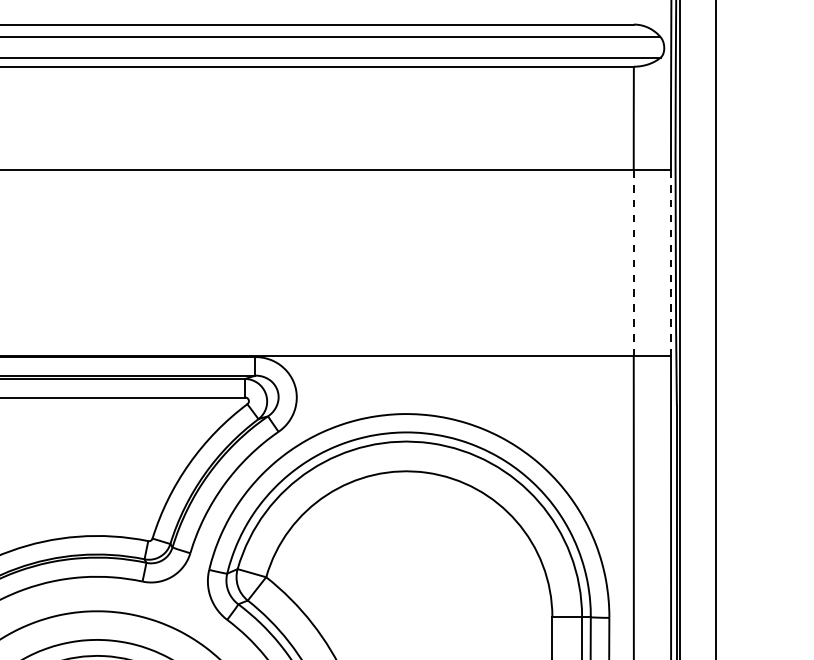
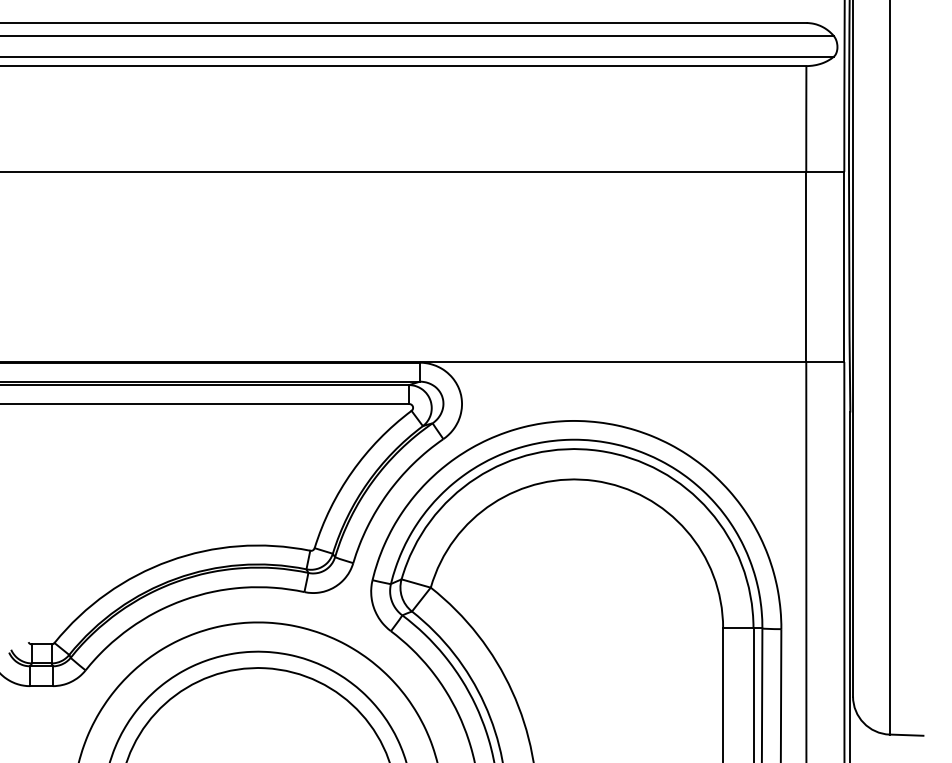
line: (633, 262) -> (806, 266), dashed -> solid
line: (671, 263) -> (844, 267), dashed -> solid

